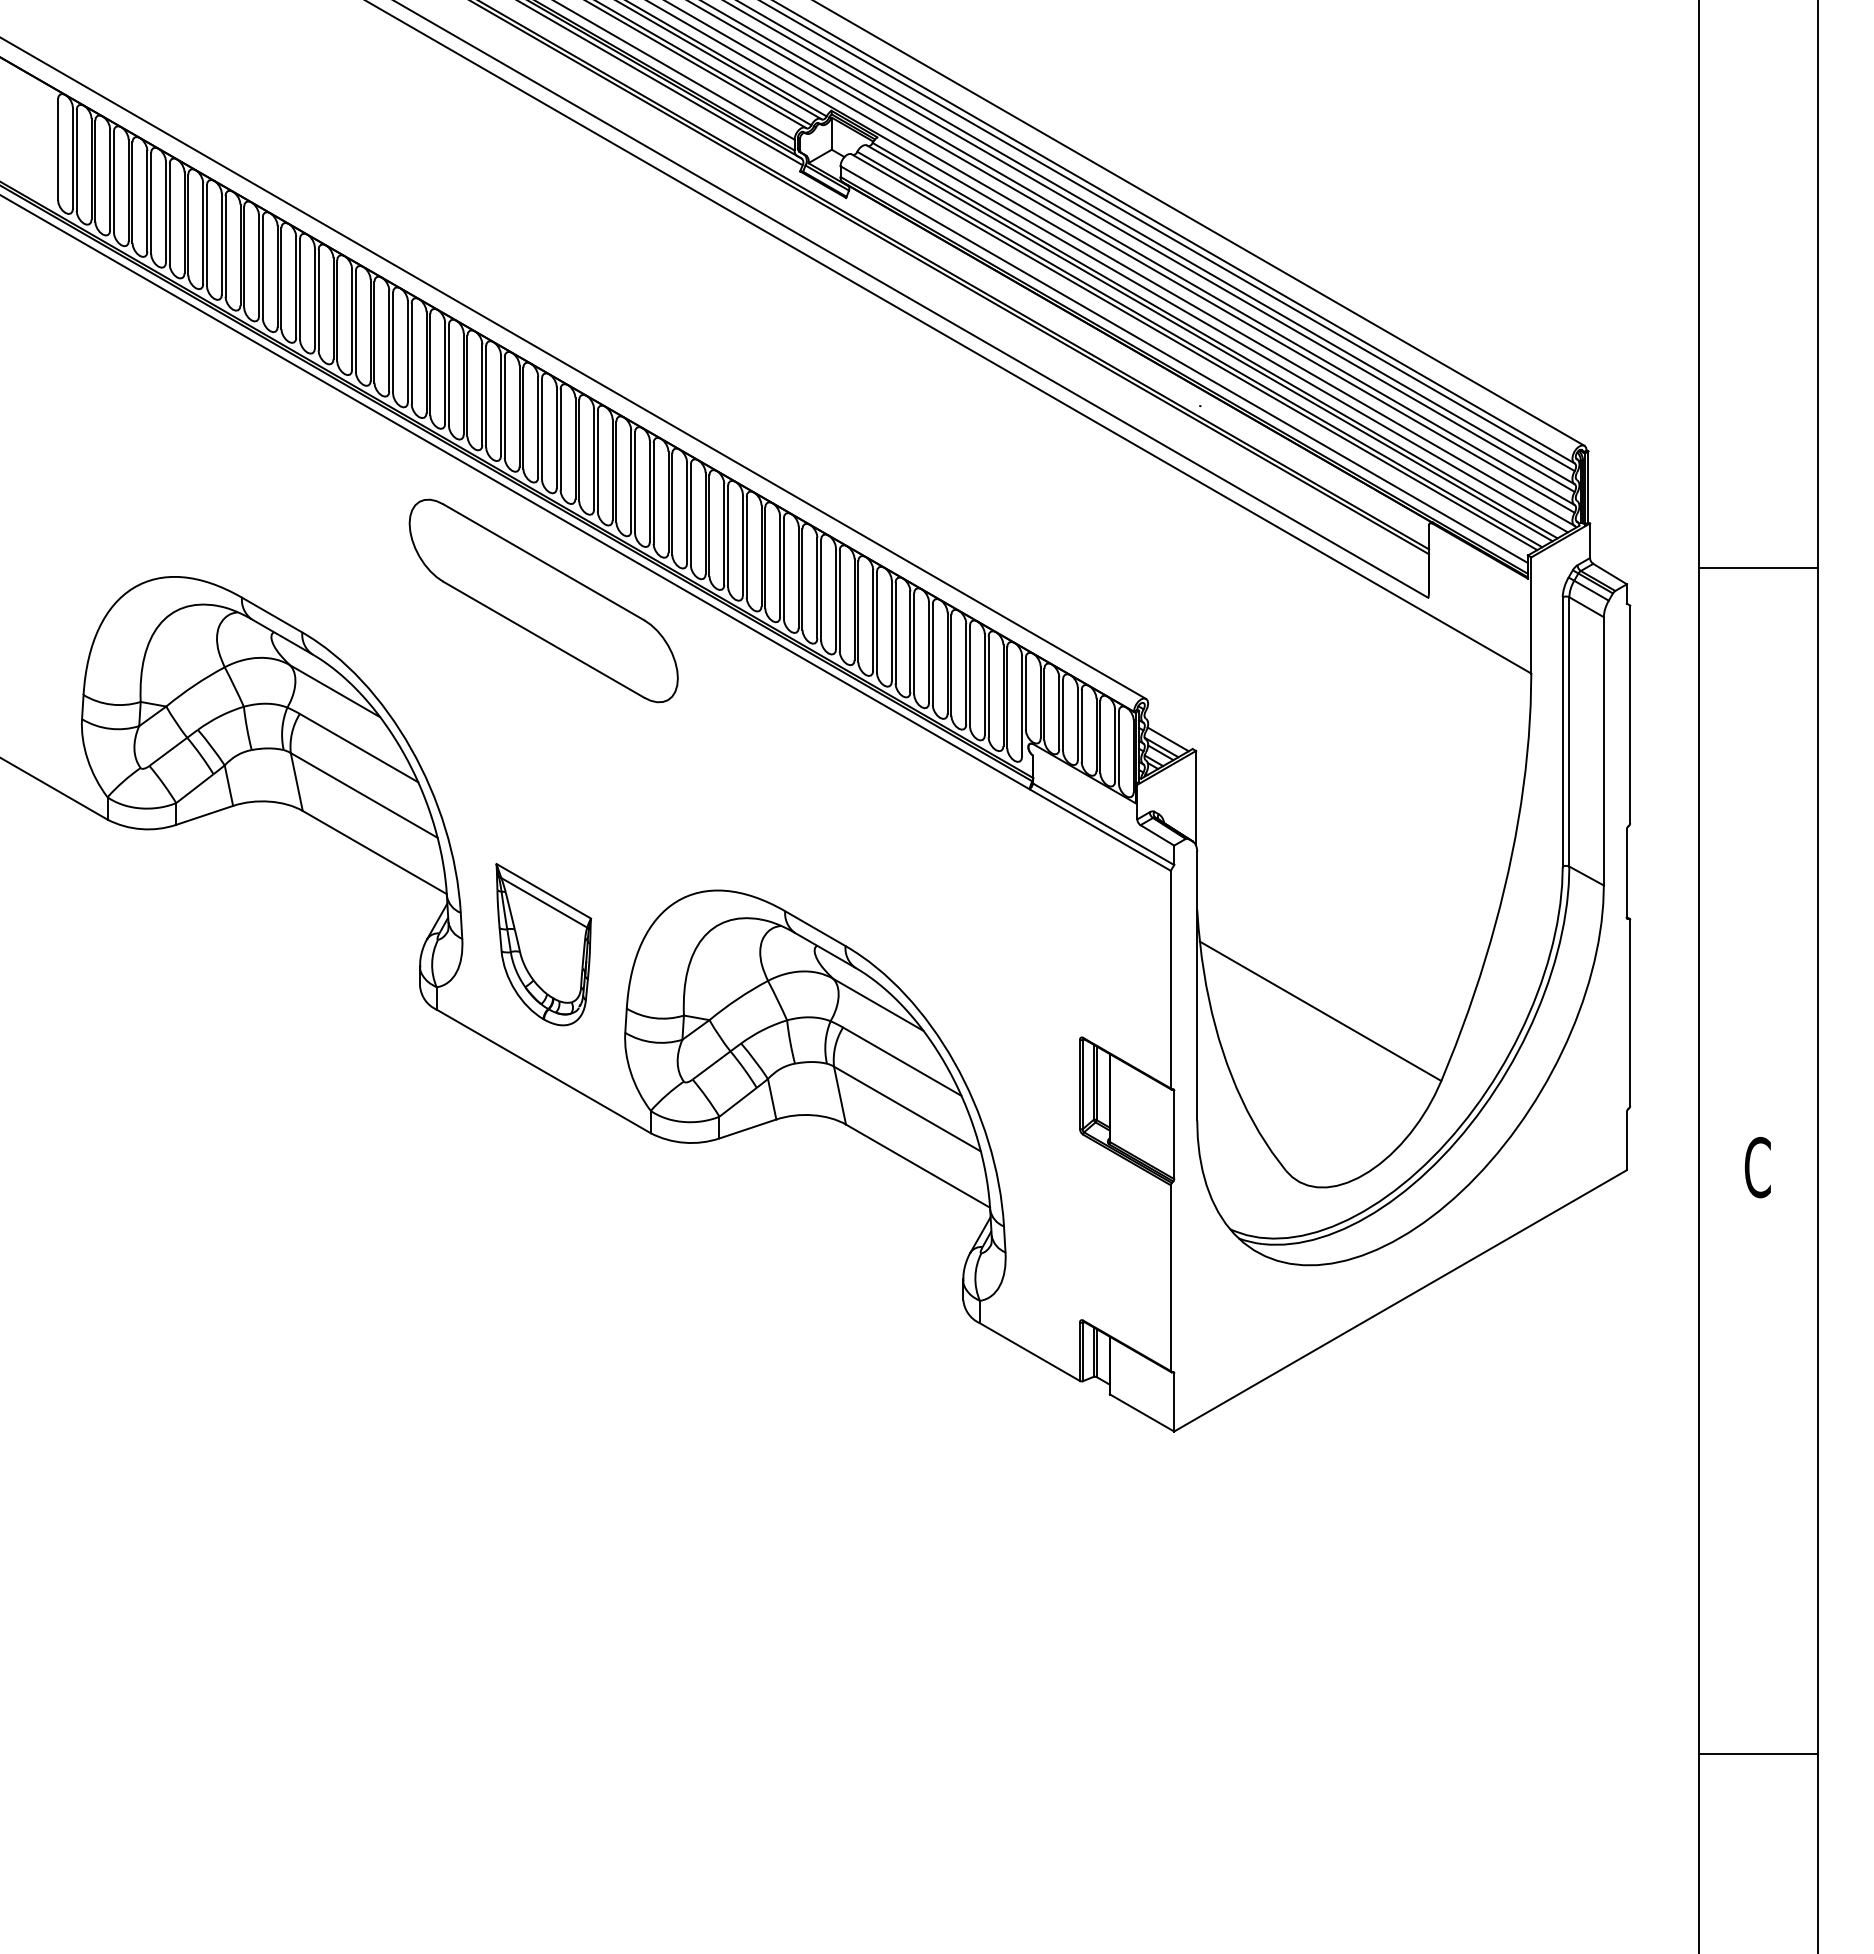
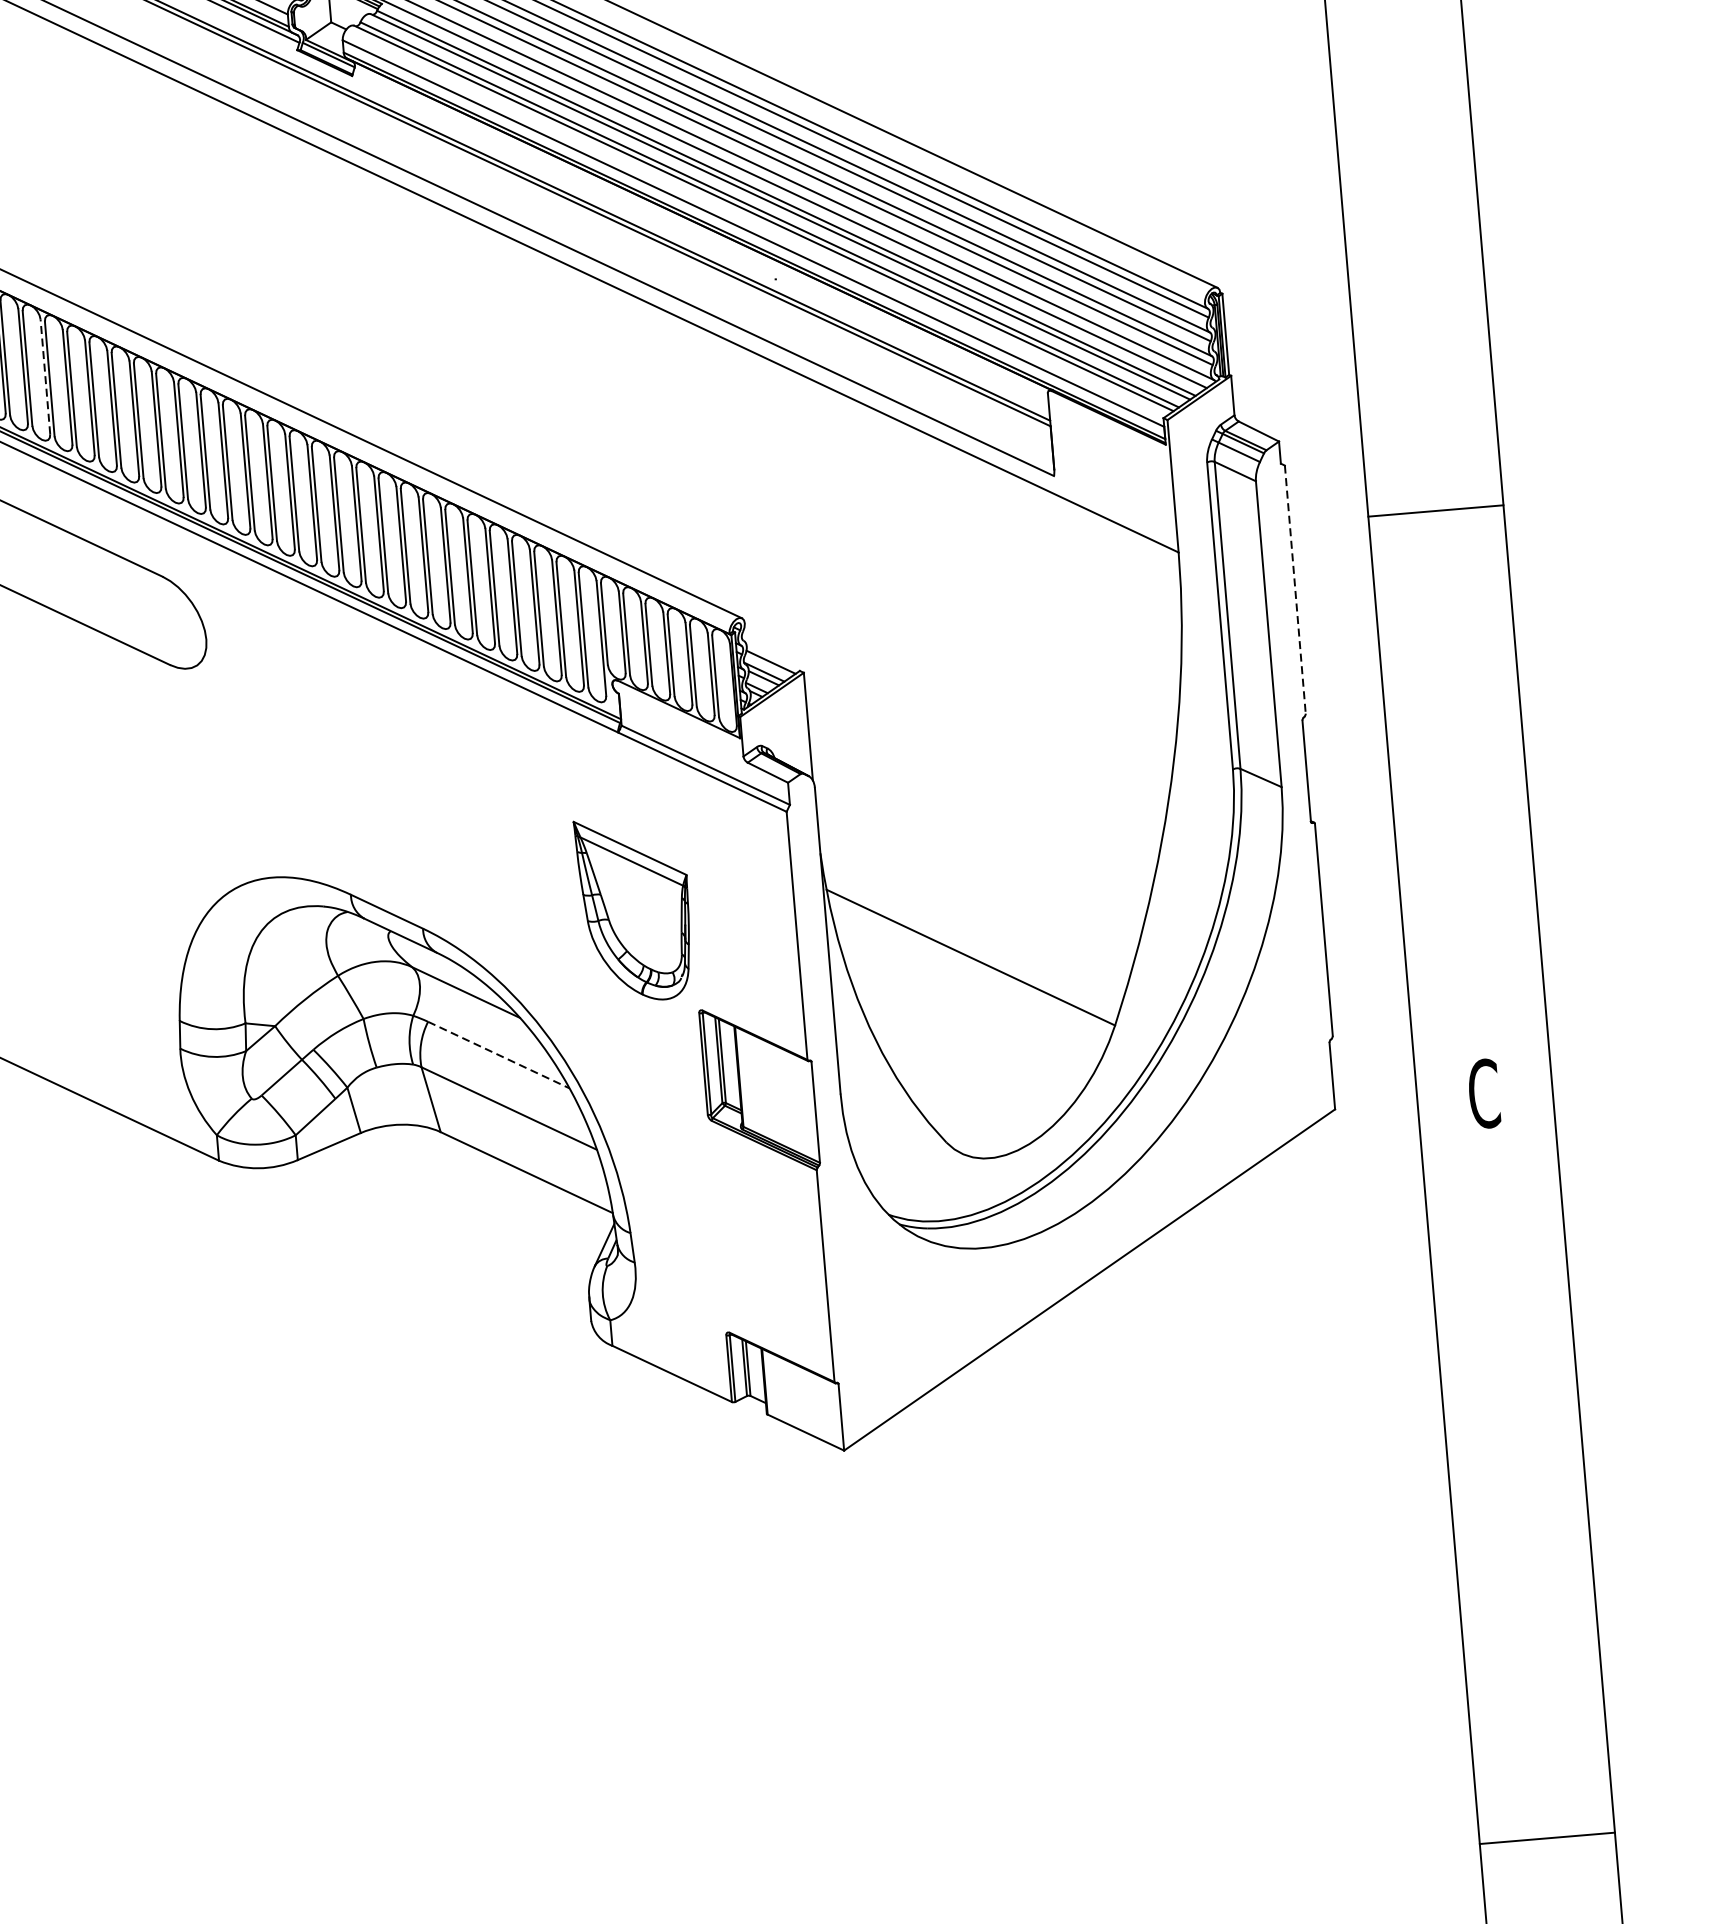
line: (556, 437) -> (44, 376), solid -> dashed
line: (1758, 568) -> (1435, 511), moved
line: (1630, 714) -> (1295, 589), solid -> dashed
part: (543, 944) -> (634, 909), moved
line: (902, 1061) -> (499, 1054), solid -> dashed
line: (1758, 1753) -> (1547, 1838), moved

